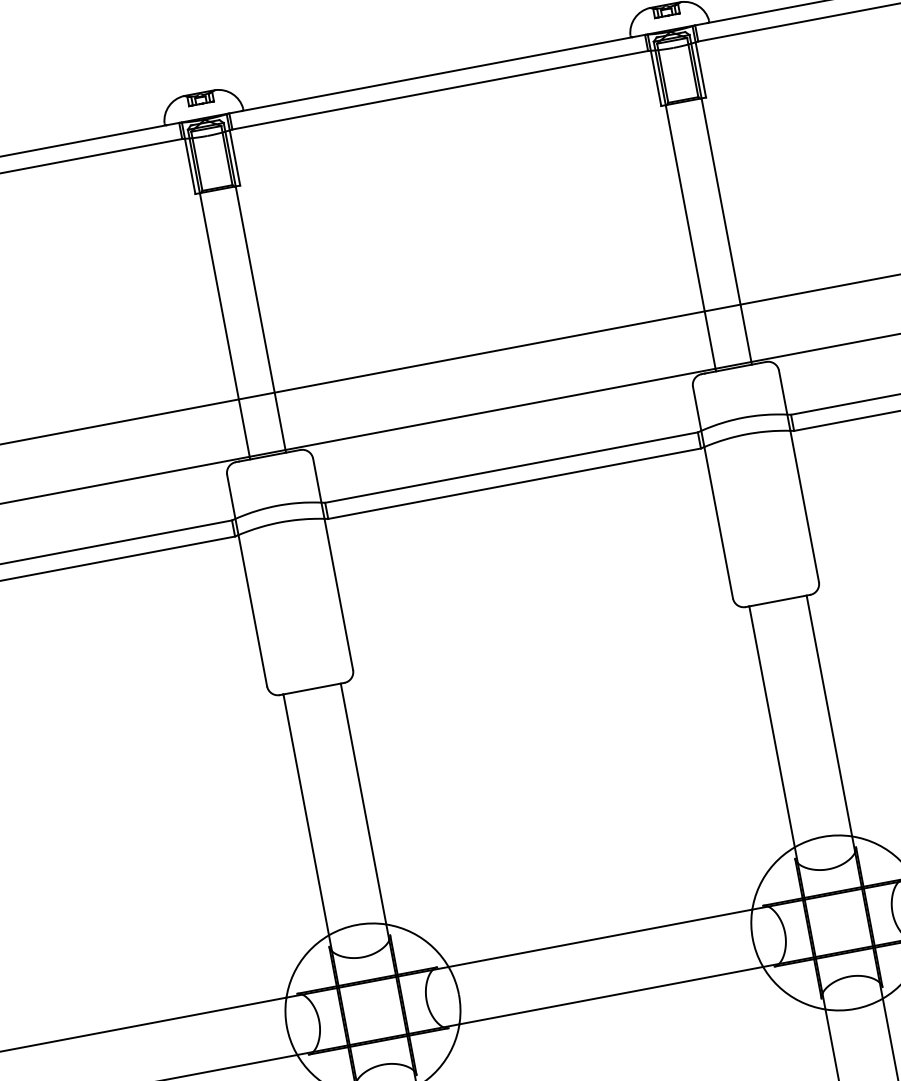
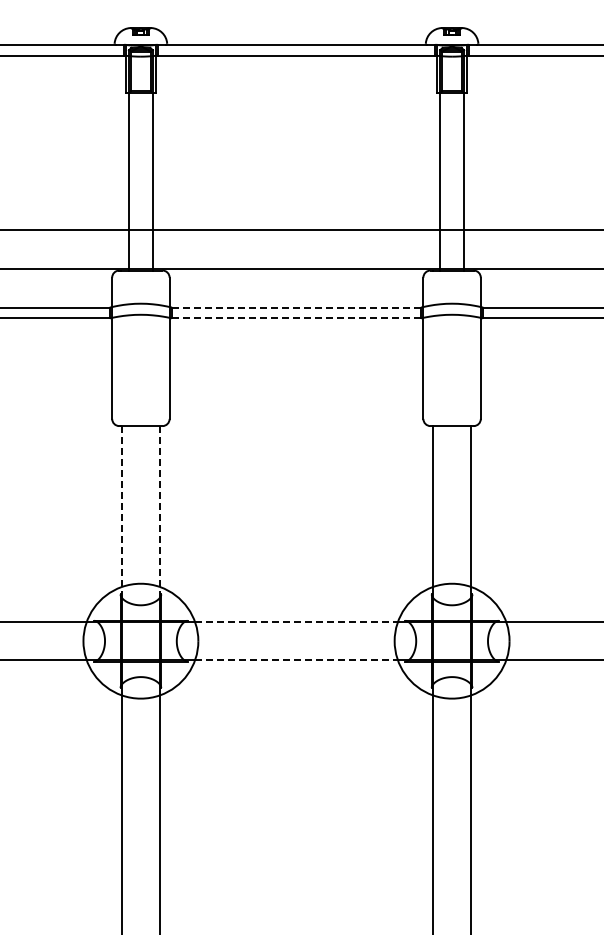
line: (513, 467) -> (297, 307), solid -> dashed
line: (516, 483) -> (297, 318), solid -> dashed
line: (365, 811) -> (160, 511), solid -> dashed
line: (307, 822) -> (121, 511), solid -> dashed
line: (602, 938) -> (297, 622), solid -> dashed
line: (612, 995) -> (297, 660), solid -> dashed

